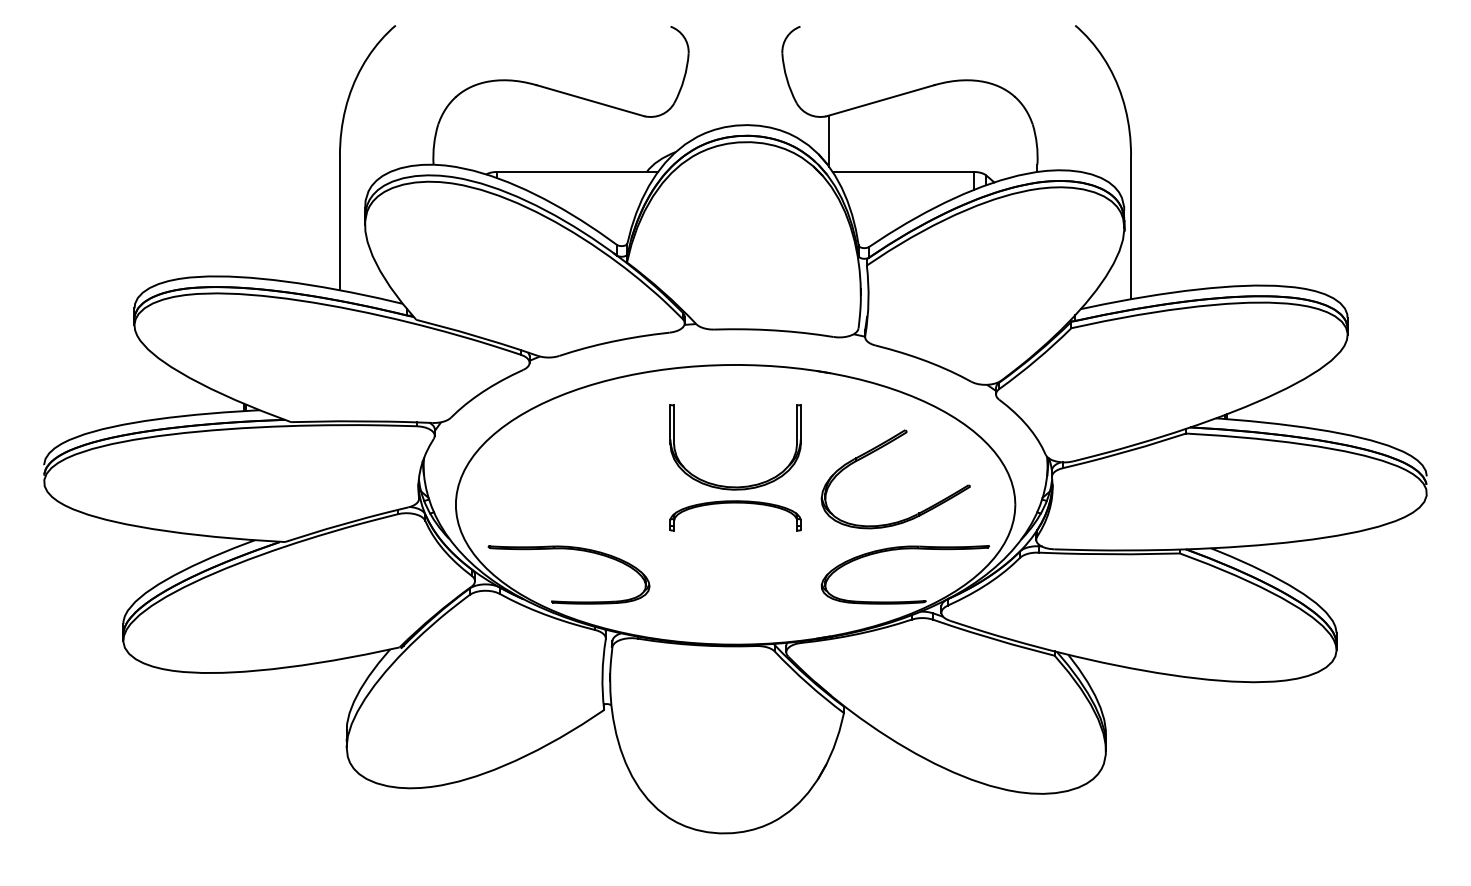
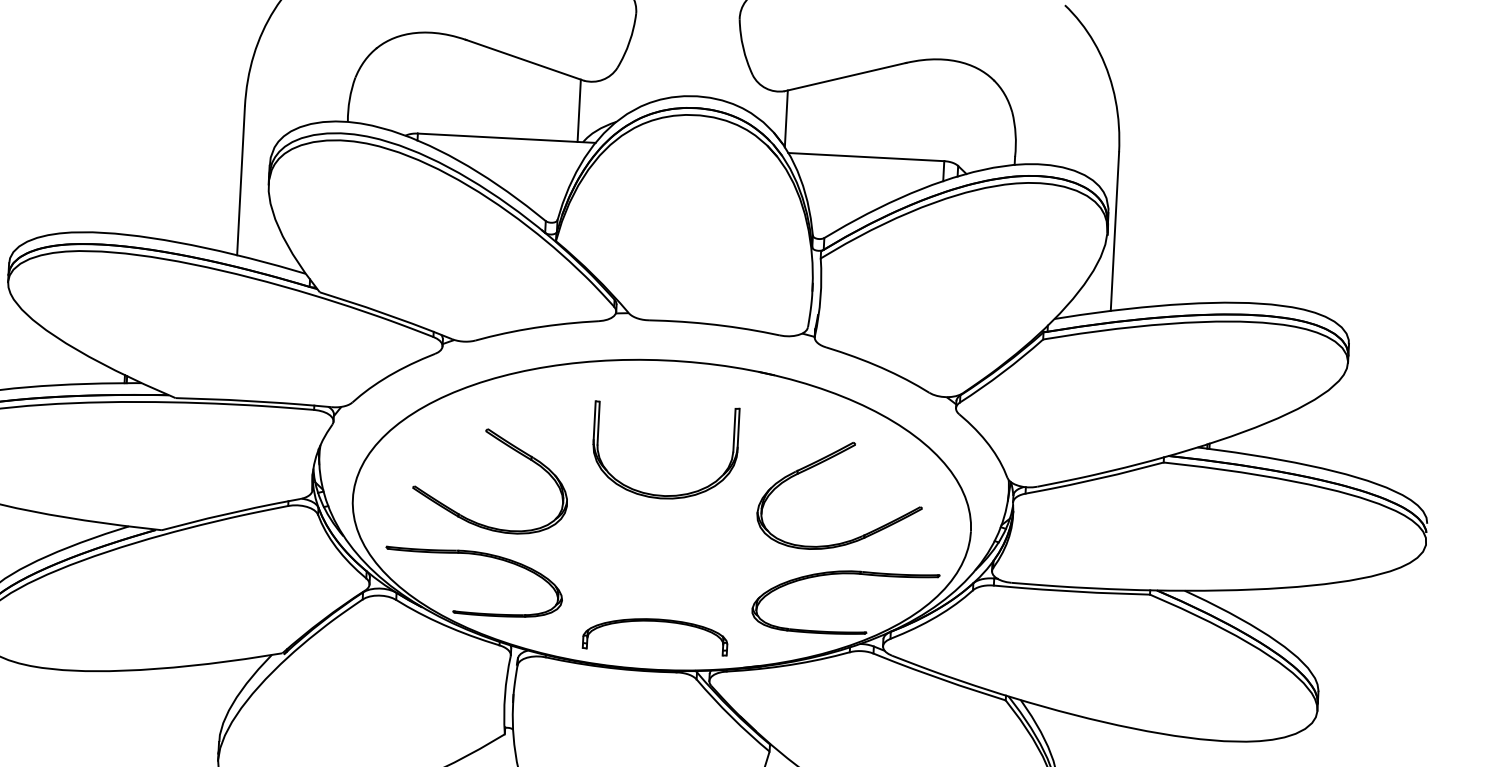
line: (641, 143) -> (578, 110), added
part: (596, 452) -> (511, 449), added
part: (735, 503) -> (656, 621), moved

